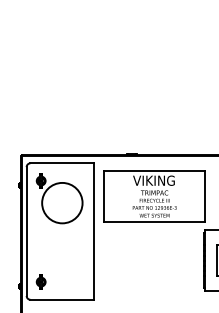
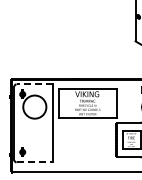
line: (61, 163) -> (34, 84), solid -> dashed
line: (63, 299) -> (35, 162), solid -> dashed

